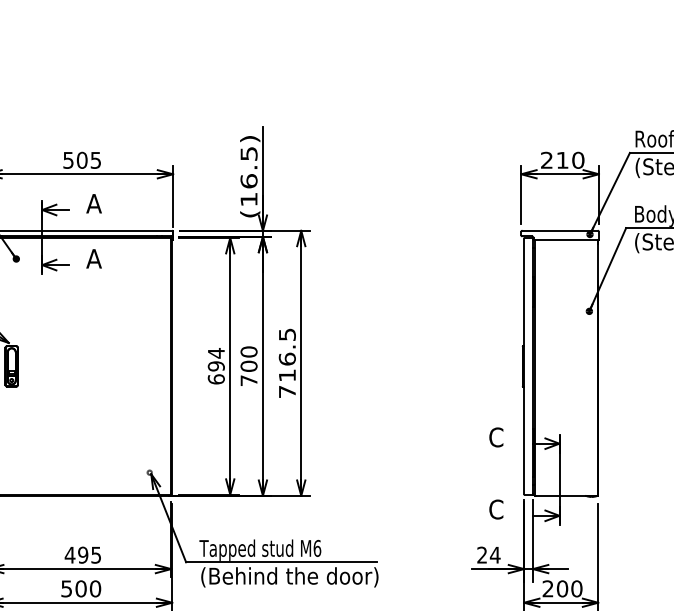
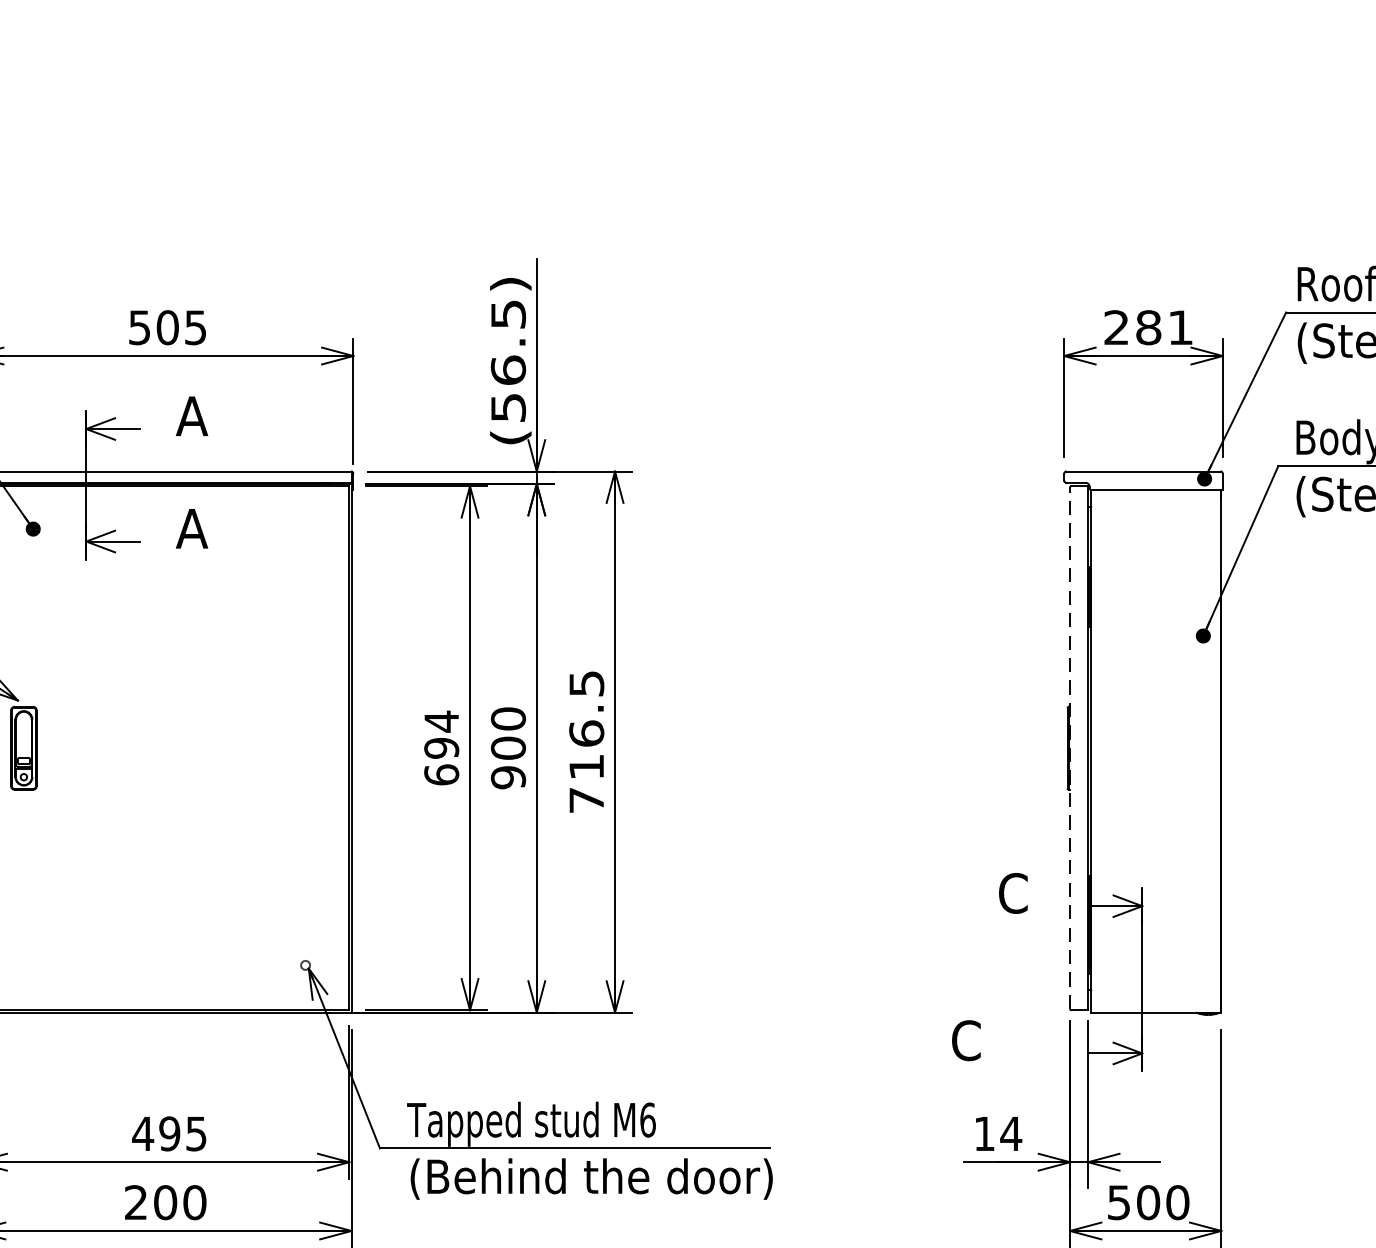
text: (570, 159) -> (1164, 325), 210 -> 281
text: (248, 199) -> (507, 407), (16.5) -> (56.5)
line: (524, 366) -> (1070, 748), solid -> dashed
text: (248, 380) -> (507, 777), 700 -> 900
text: (496, 509) -> (966, 1040), moved
text: (481, 554) -> (983, 1132), 24 -> 14
text: (66, 588) -> (135, 1201), 500 -> 200
text: (547, 588) -> (1117, 1201), 200 -> 500

